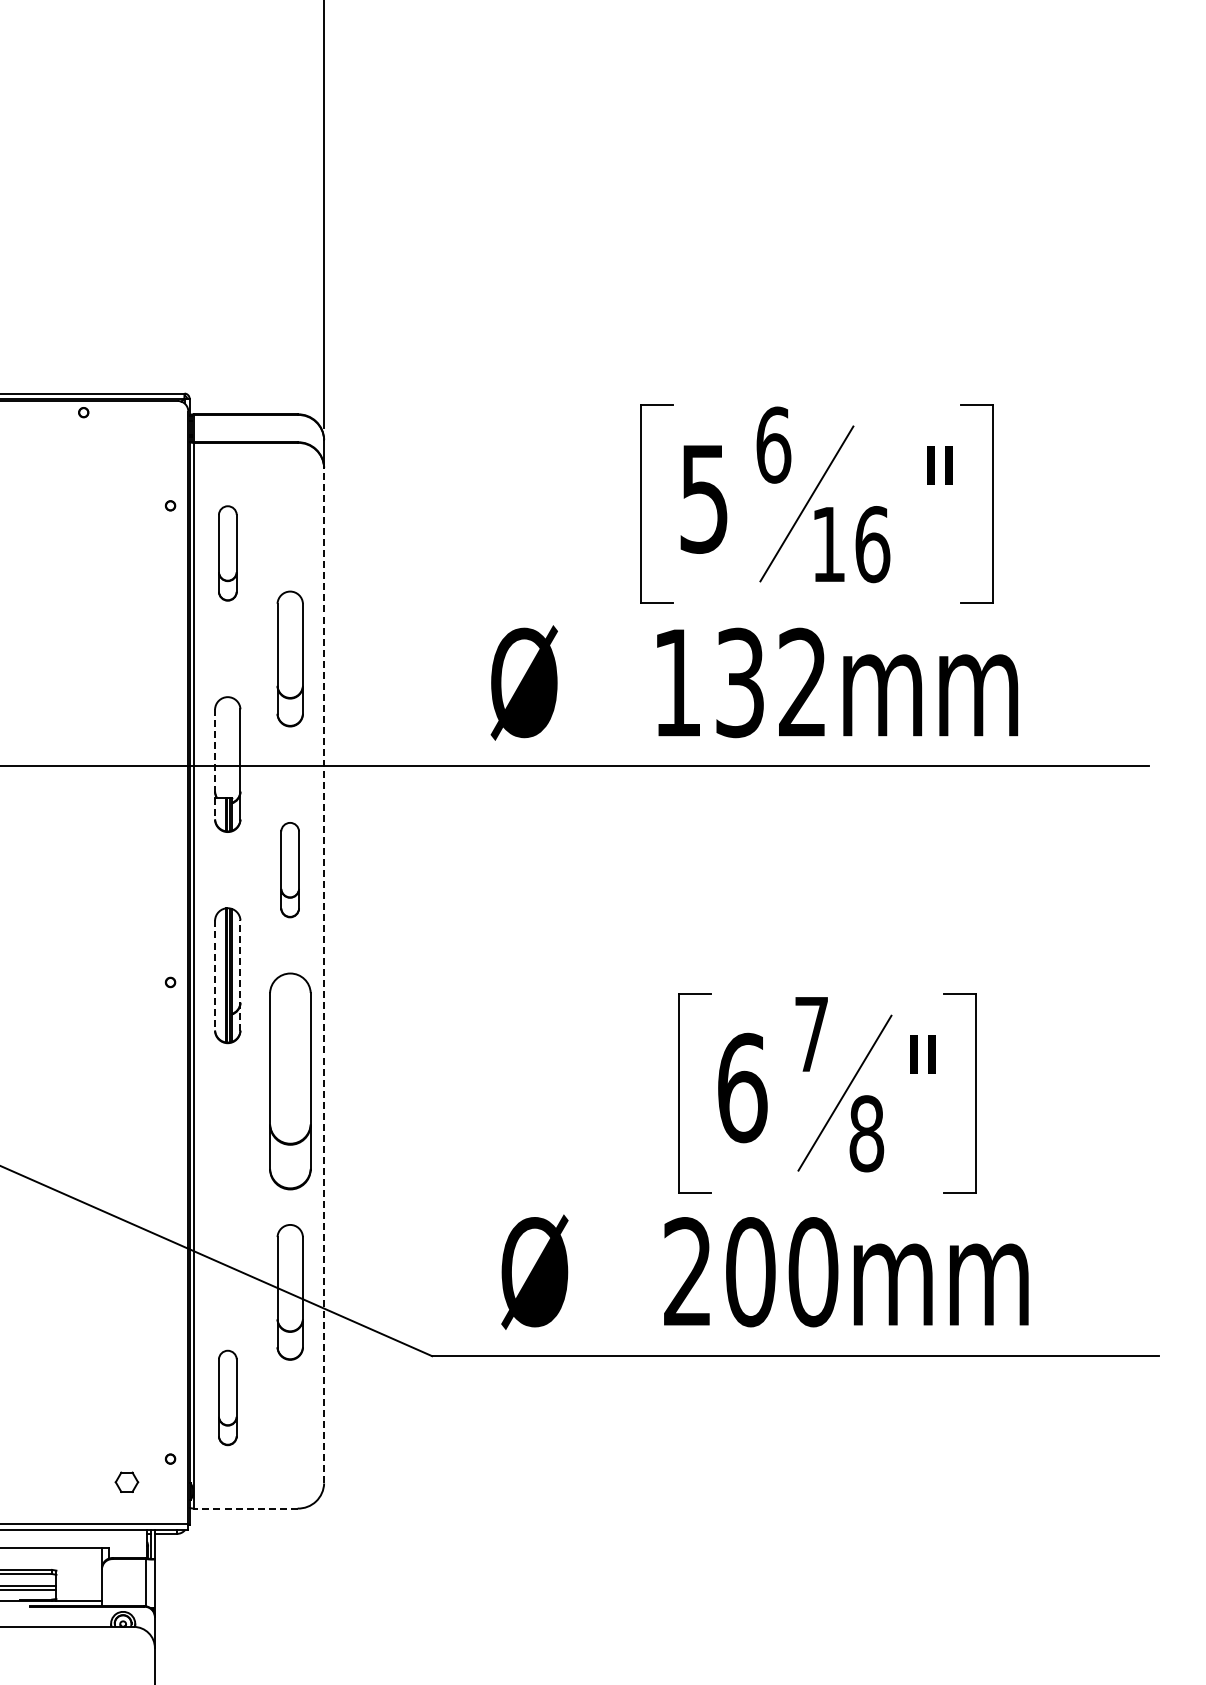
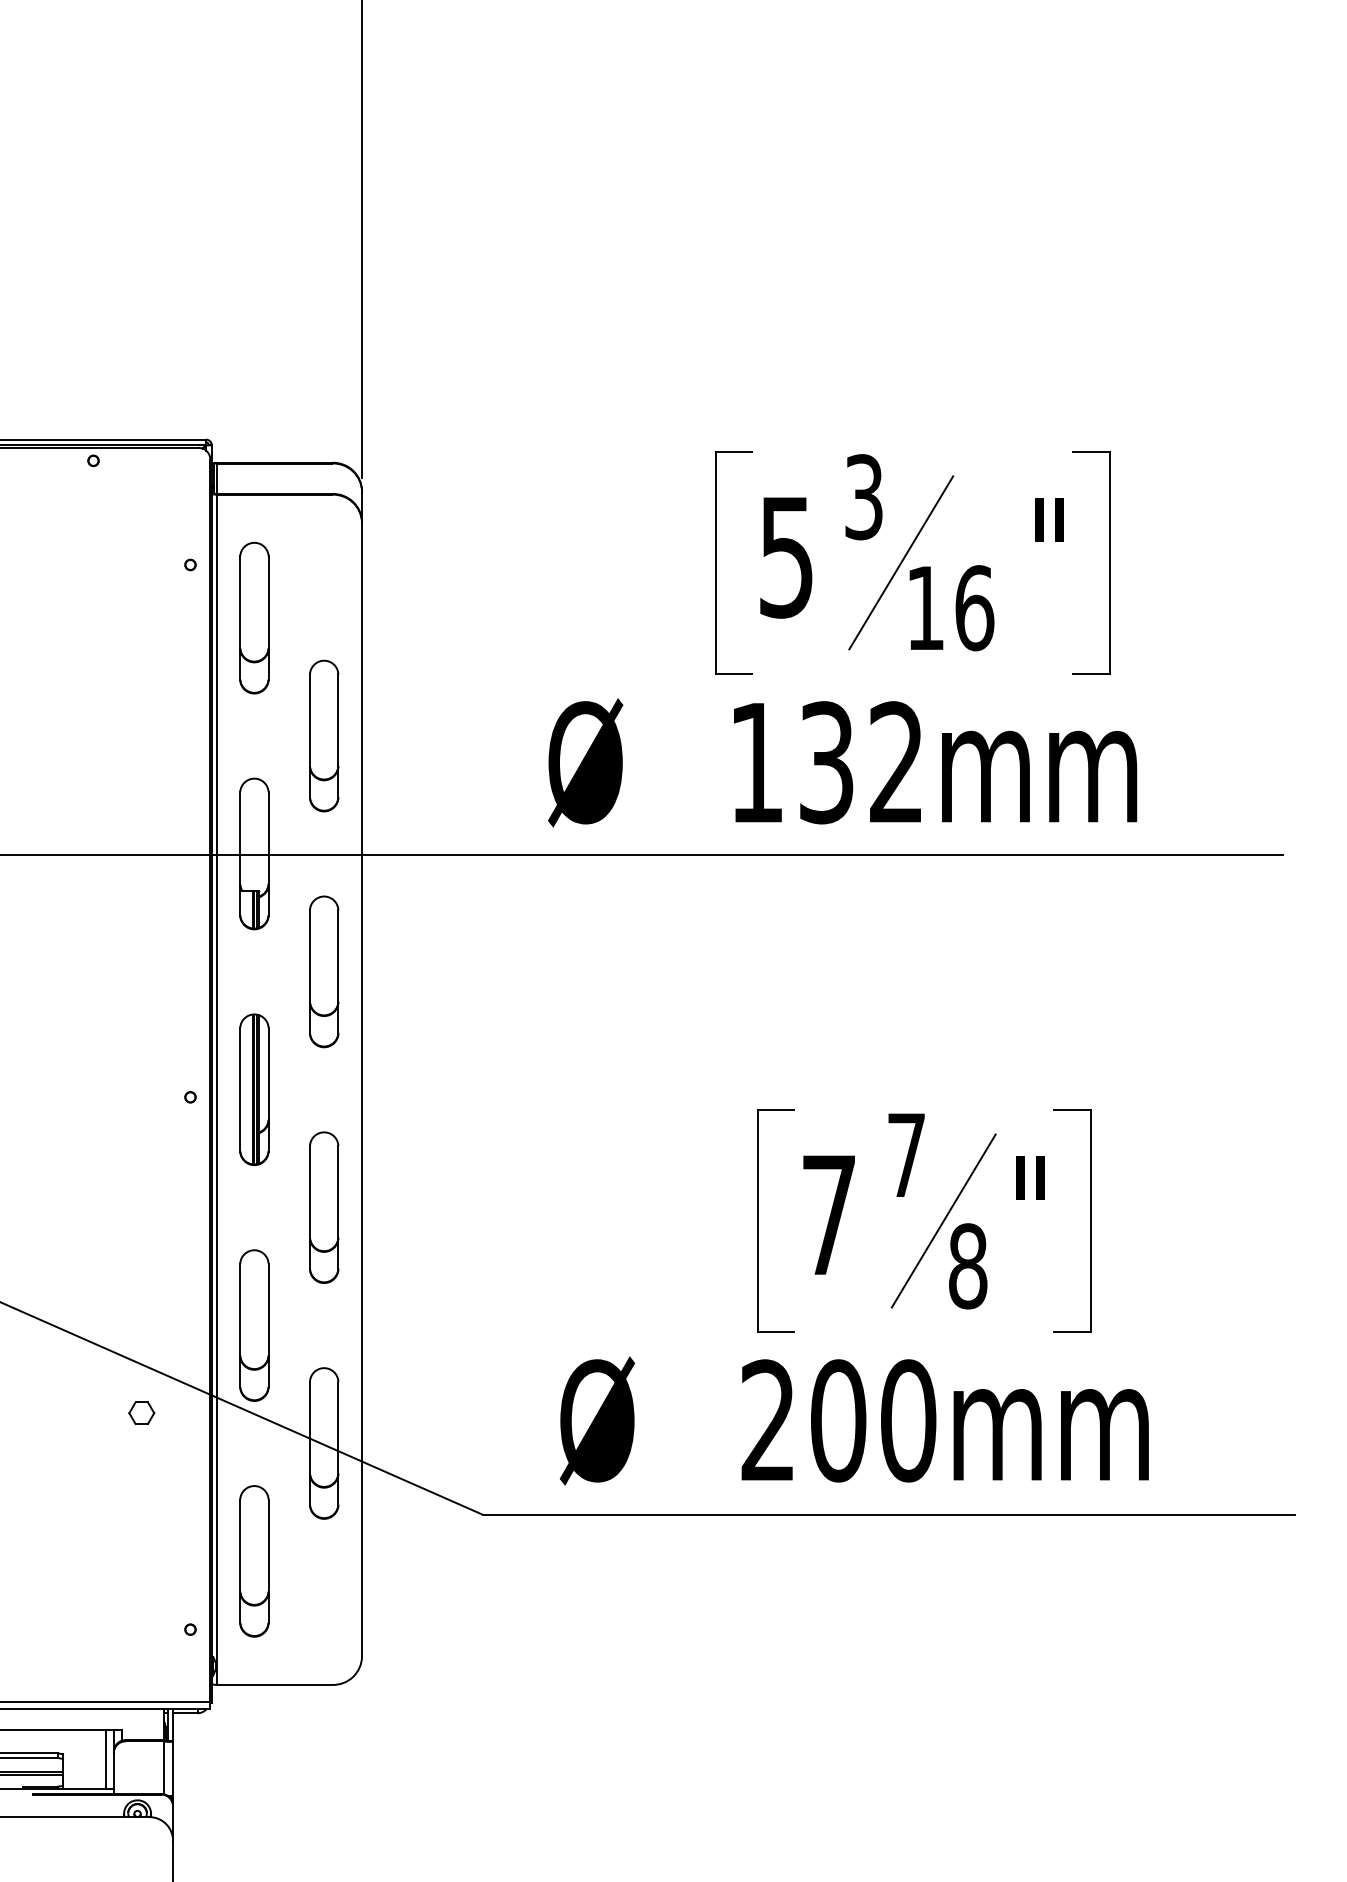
text: (773, 444) -> (863, 496), 6 -> 3
part: (227, 553) -> (254, 618), size x1.43
line: (215, 765) -> (240, 854), dashed -> solid
part: (289, 869) -> (323, 971), size x1.43
line: (240, 975) -> (268, 1089), dashed -> solid
line: (324, 975) -> (362, 1089), dashed -> solid
line: (215, 976) -> (240, 1090), dashed -> solid
part: (289, 1080) -> (323, 1206), size x0.62
text: (742, 1087) -> (829, 1214), 6 -> 7
part: (227, 1186) -> (254, 1325), added
part: (227, 1397) -> (254, 1560), size x1.43
part: (126, 1481) -> (141, 1412), moved
line: (245, 1508) -> (274, 1684), dashed -> solid
line: (95, 1574) -> (106, 1758), added

